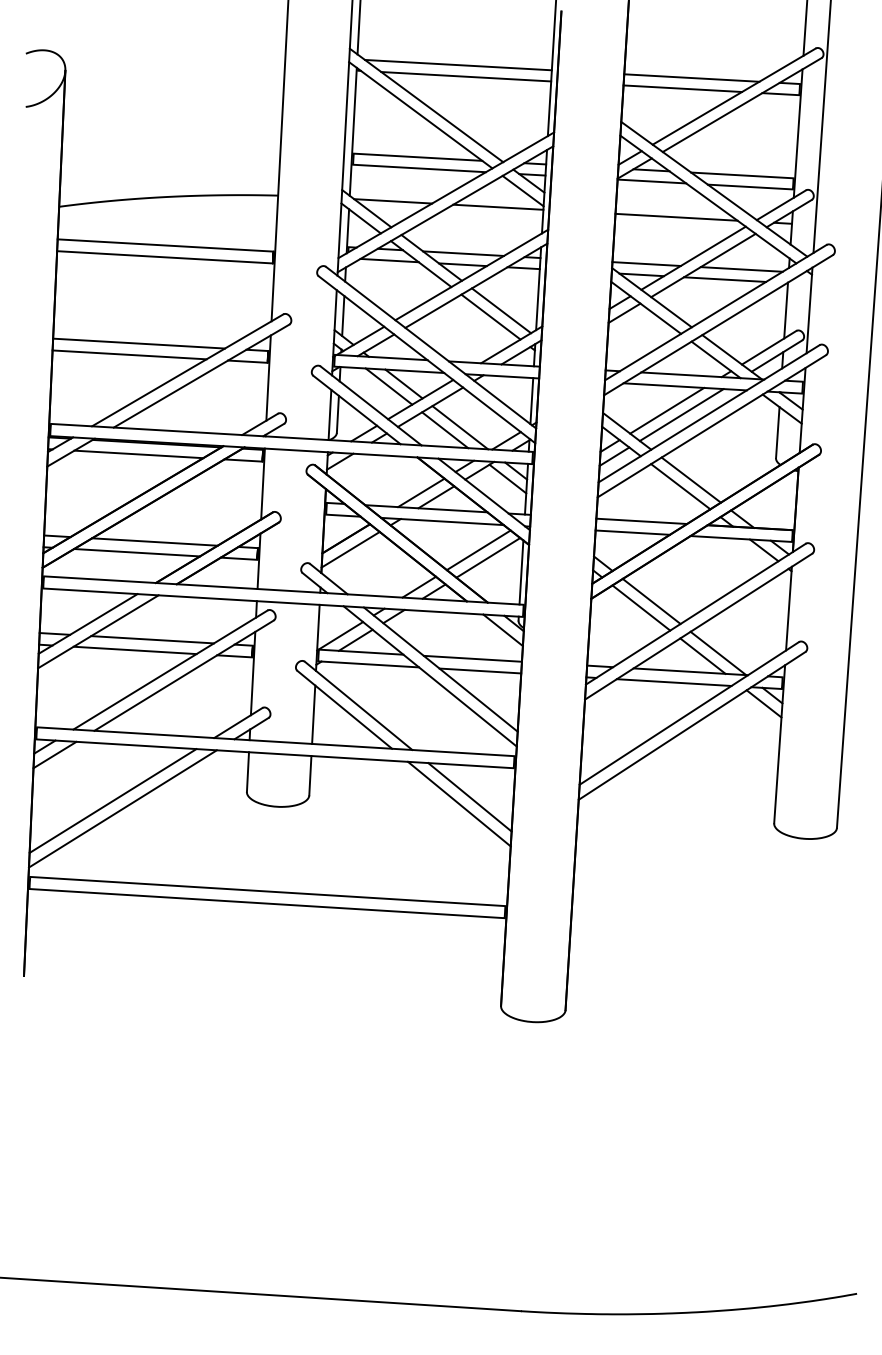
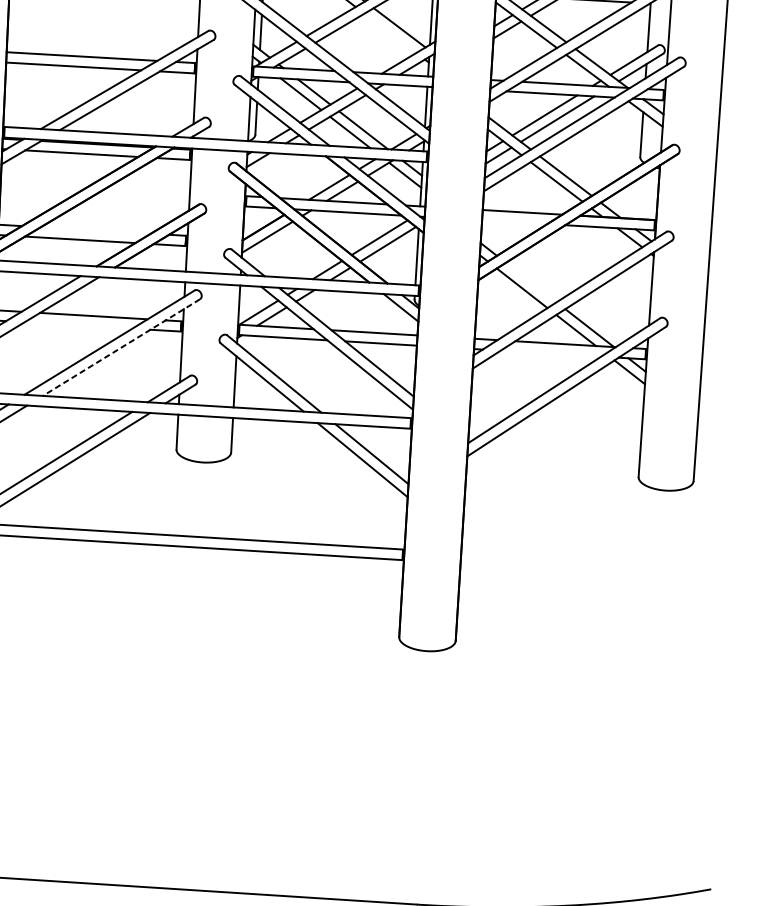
line: (490, 316) -> (389, 32), removed
line: (632, 532) -> (514, 222), removed
line: (154, 541) -> (95, 230), removed
line: (651, 600) -> (531, 281), removed
line: (134, 650) -> (77, 325), removed
line: (183, 675) -> (120, 347), solid -> dashed
line: (673, 682) -> (550, 353), removed

